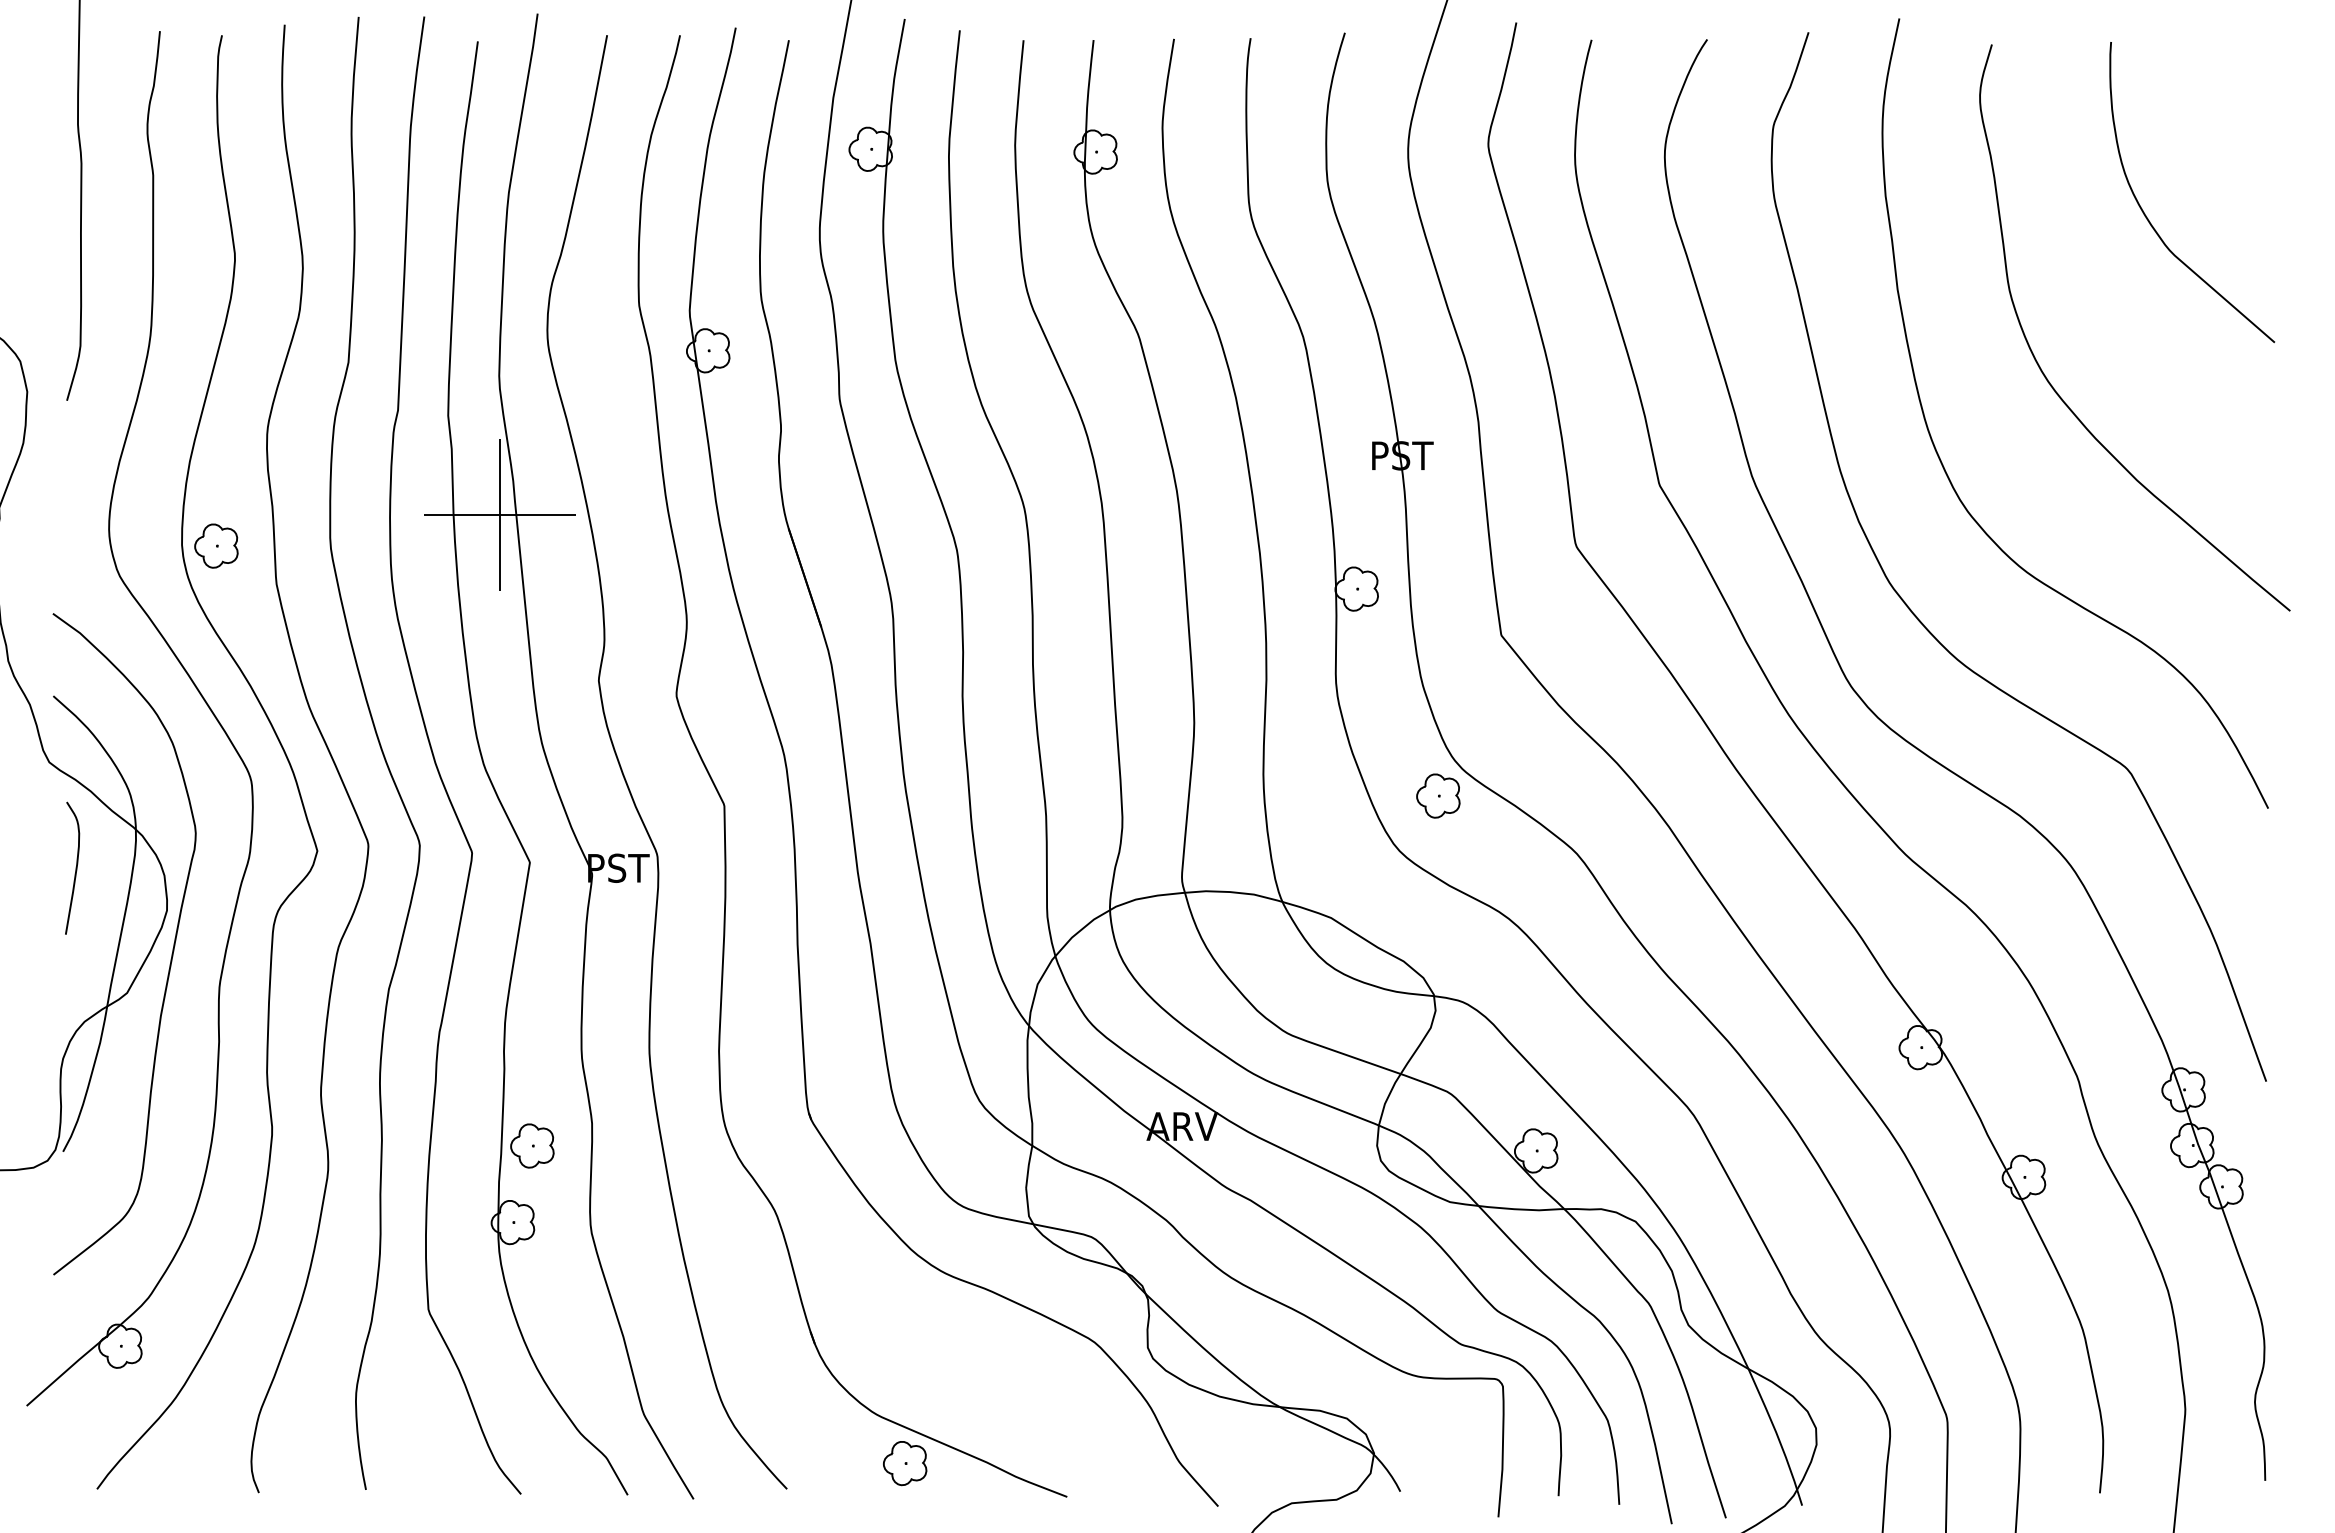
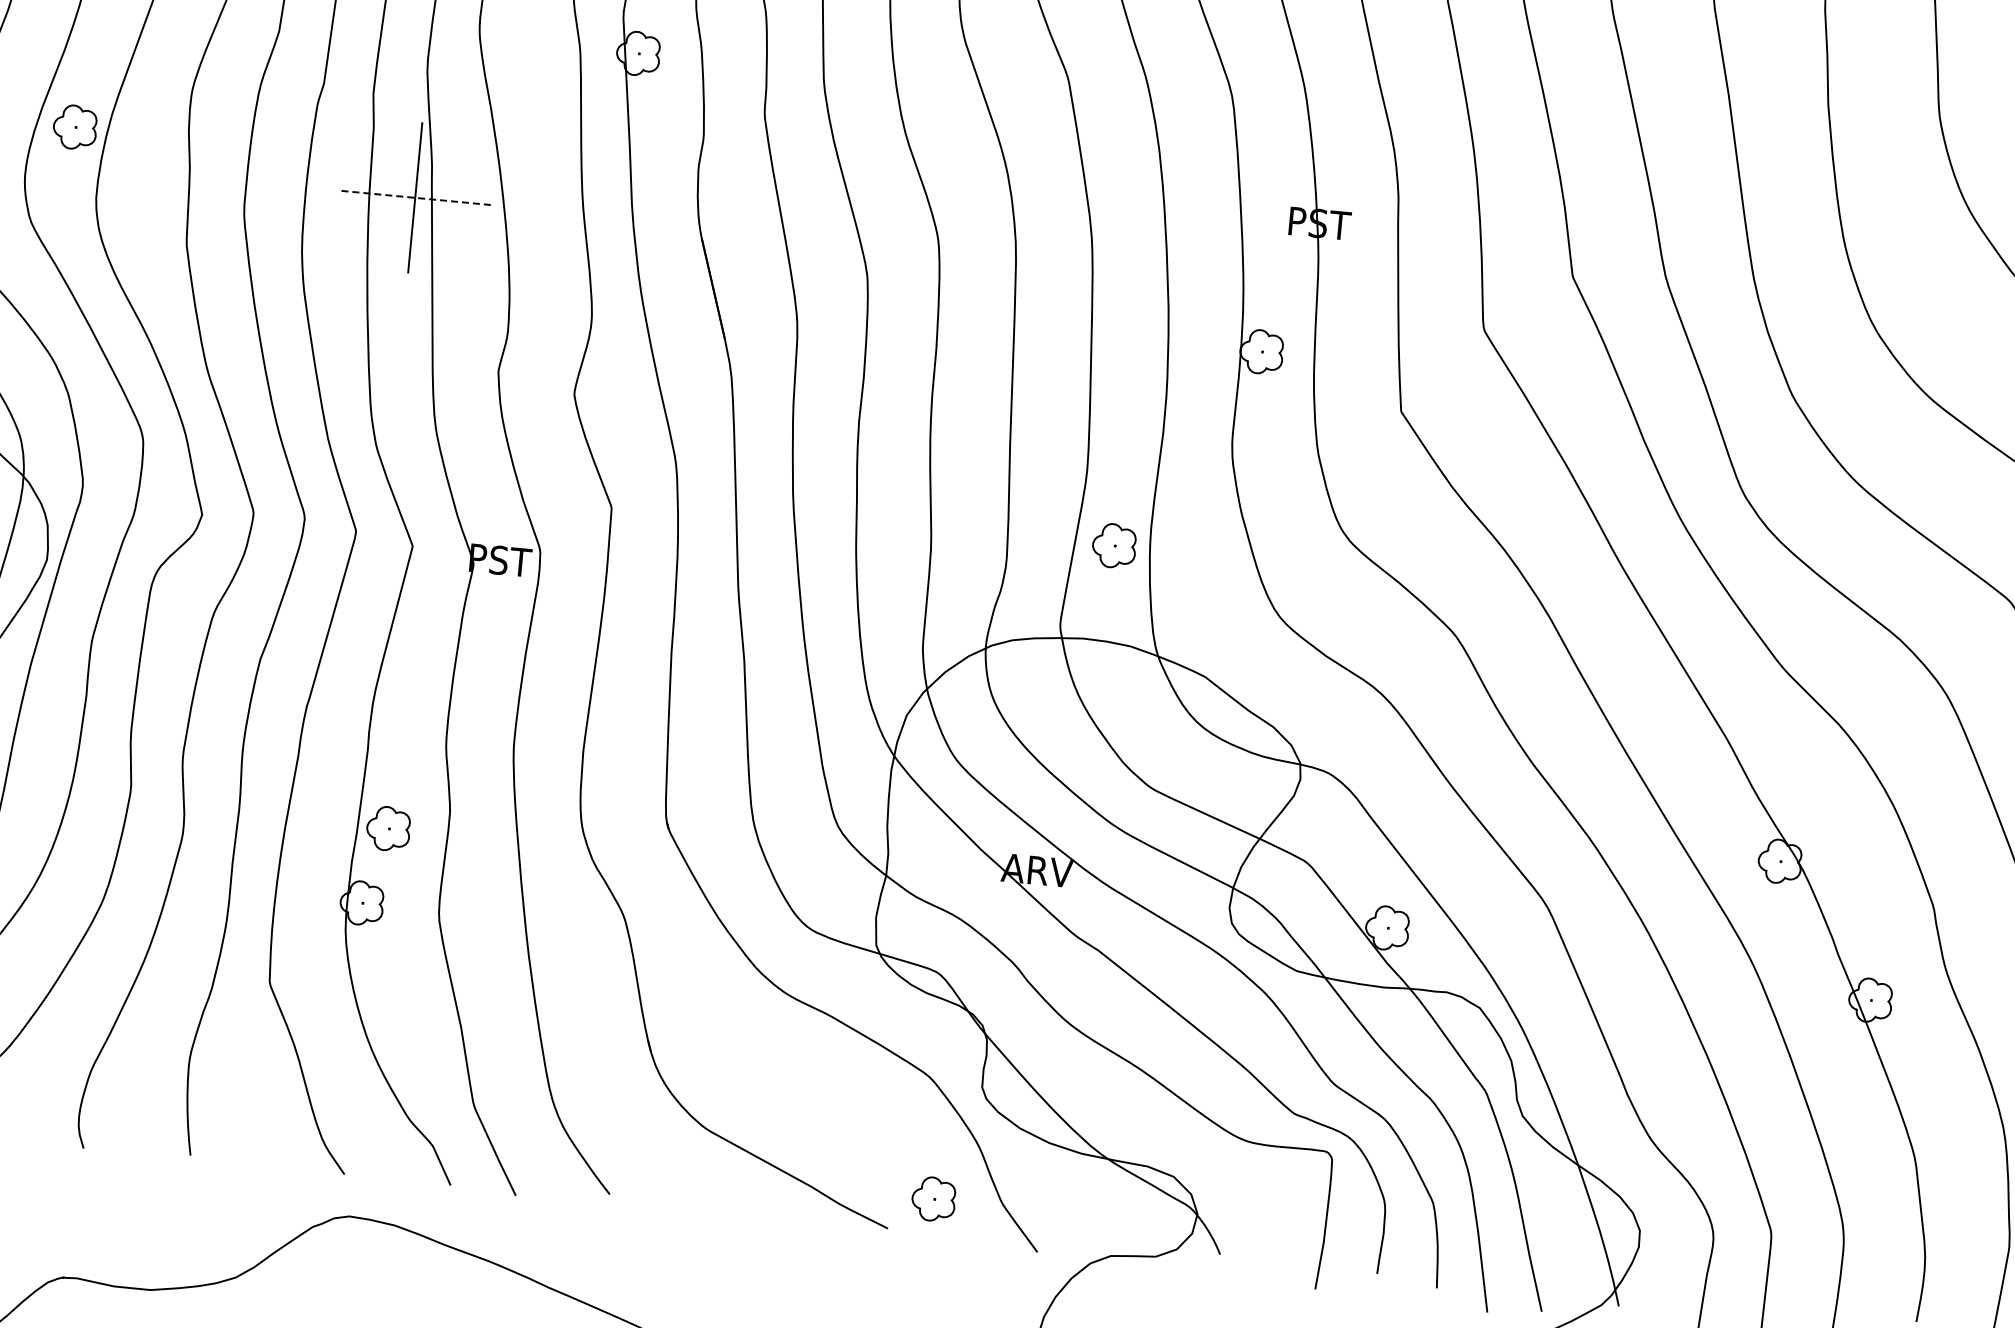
line: (499, 515) -> (415, 198), solid -> dashed
part: (216, 545) -> (75, 126), moved
part: (1438, 795) -> (1114, 545), moved
part: (905, 1463) -> (934, 1199), moved

